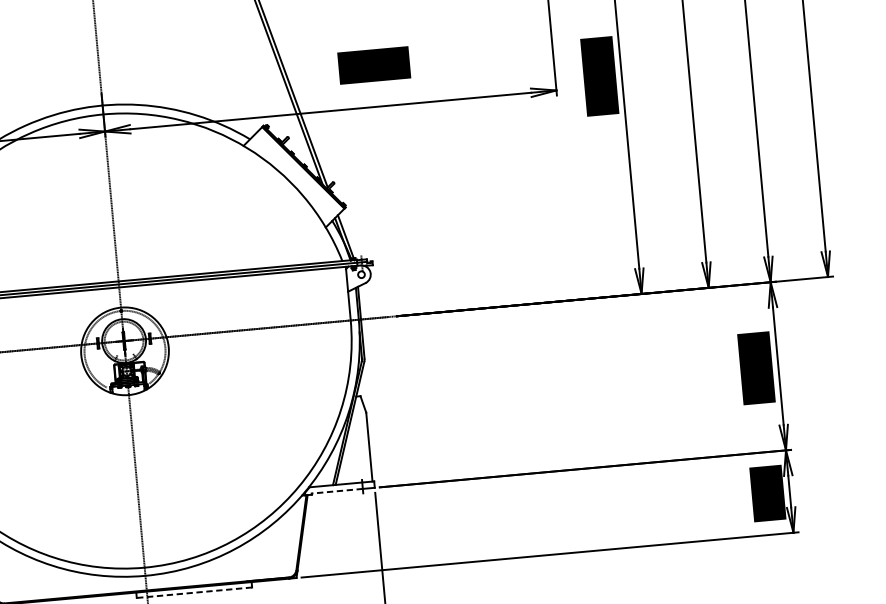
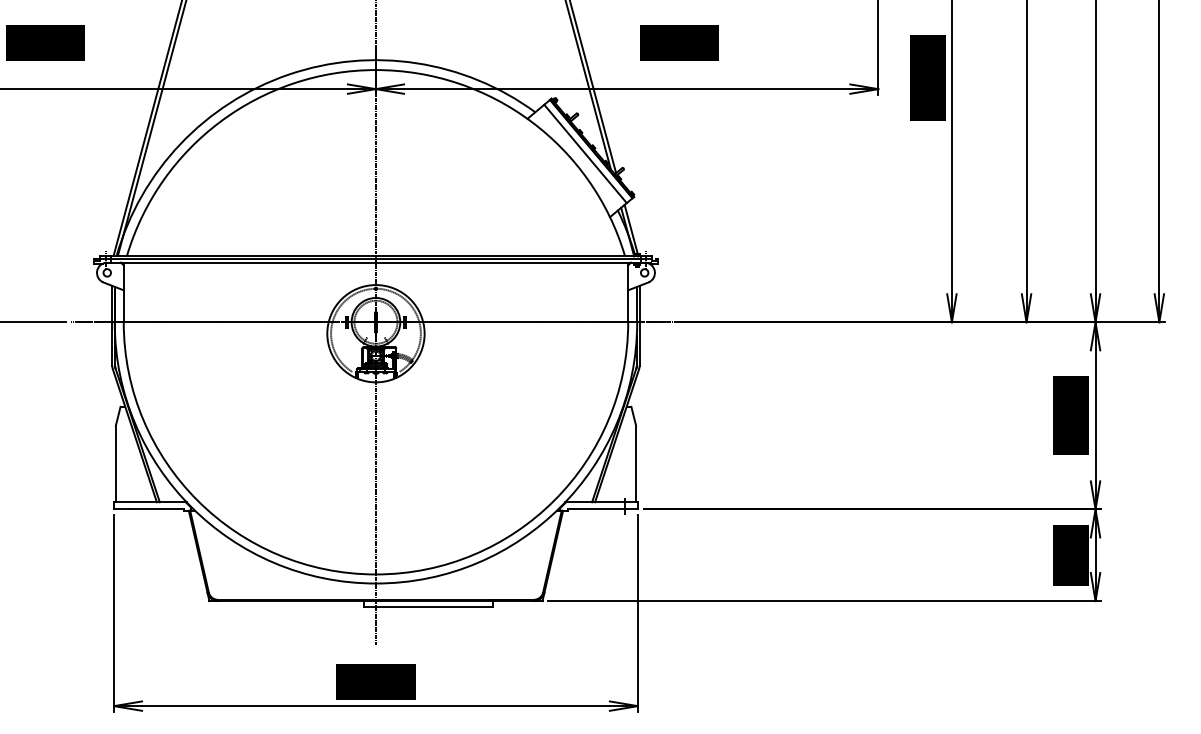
line: (298, 172) -> (585, 153), added
line: (336, 491) -> (595, 509), dashed -> solid
line: (193, 593) -> (427, 607), dashed -> solid

